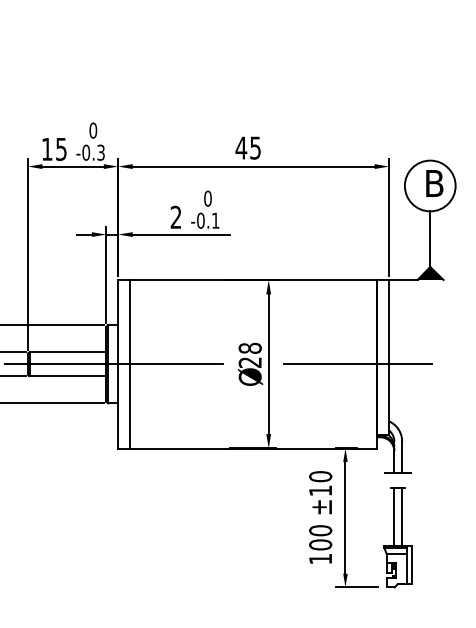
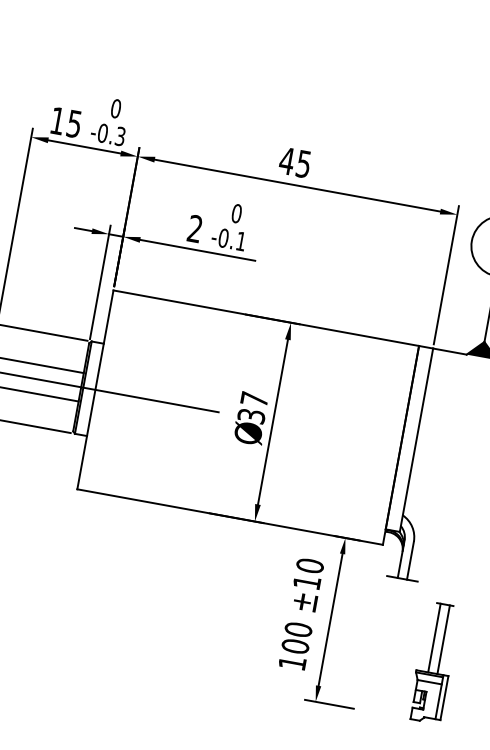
text: (249, 354) -> (252, 406), 28 -> 37
line: (130, 364) -> (109, 392), removed
line: (357, 364) -> (377, 441), removed
part: (397, 537) -> (433, 662), moved

